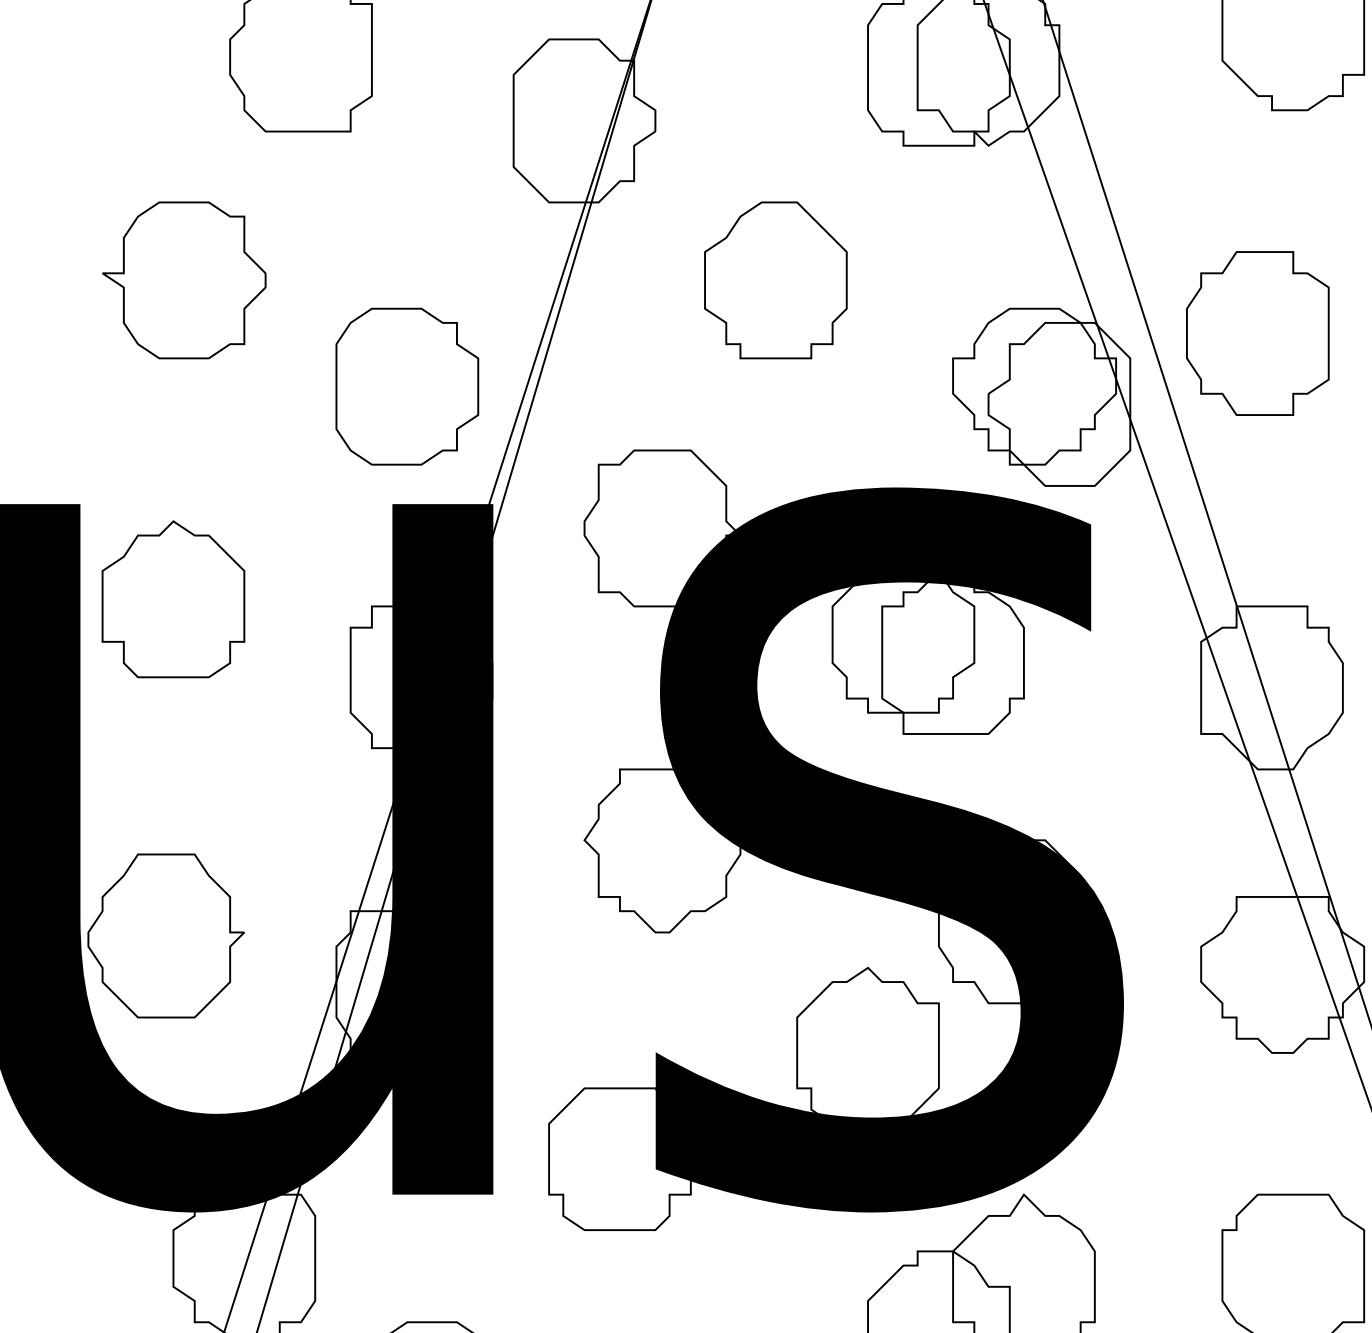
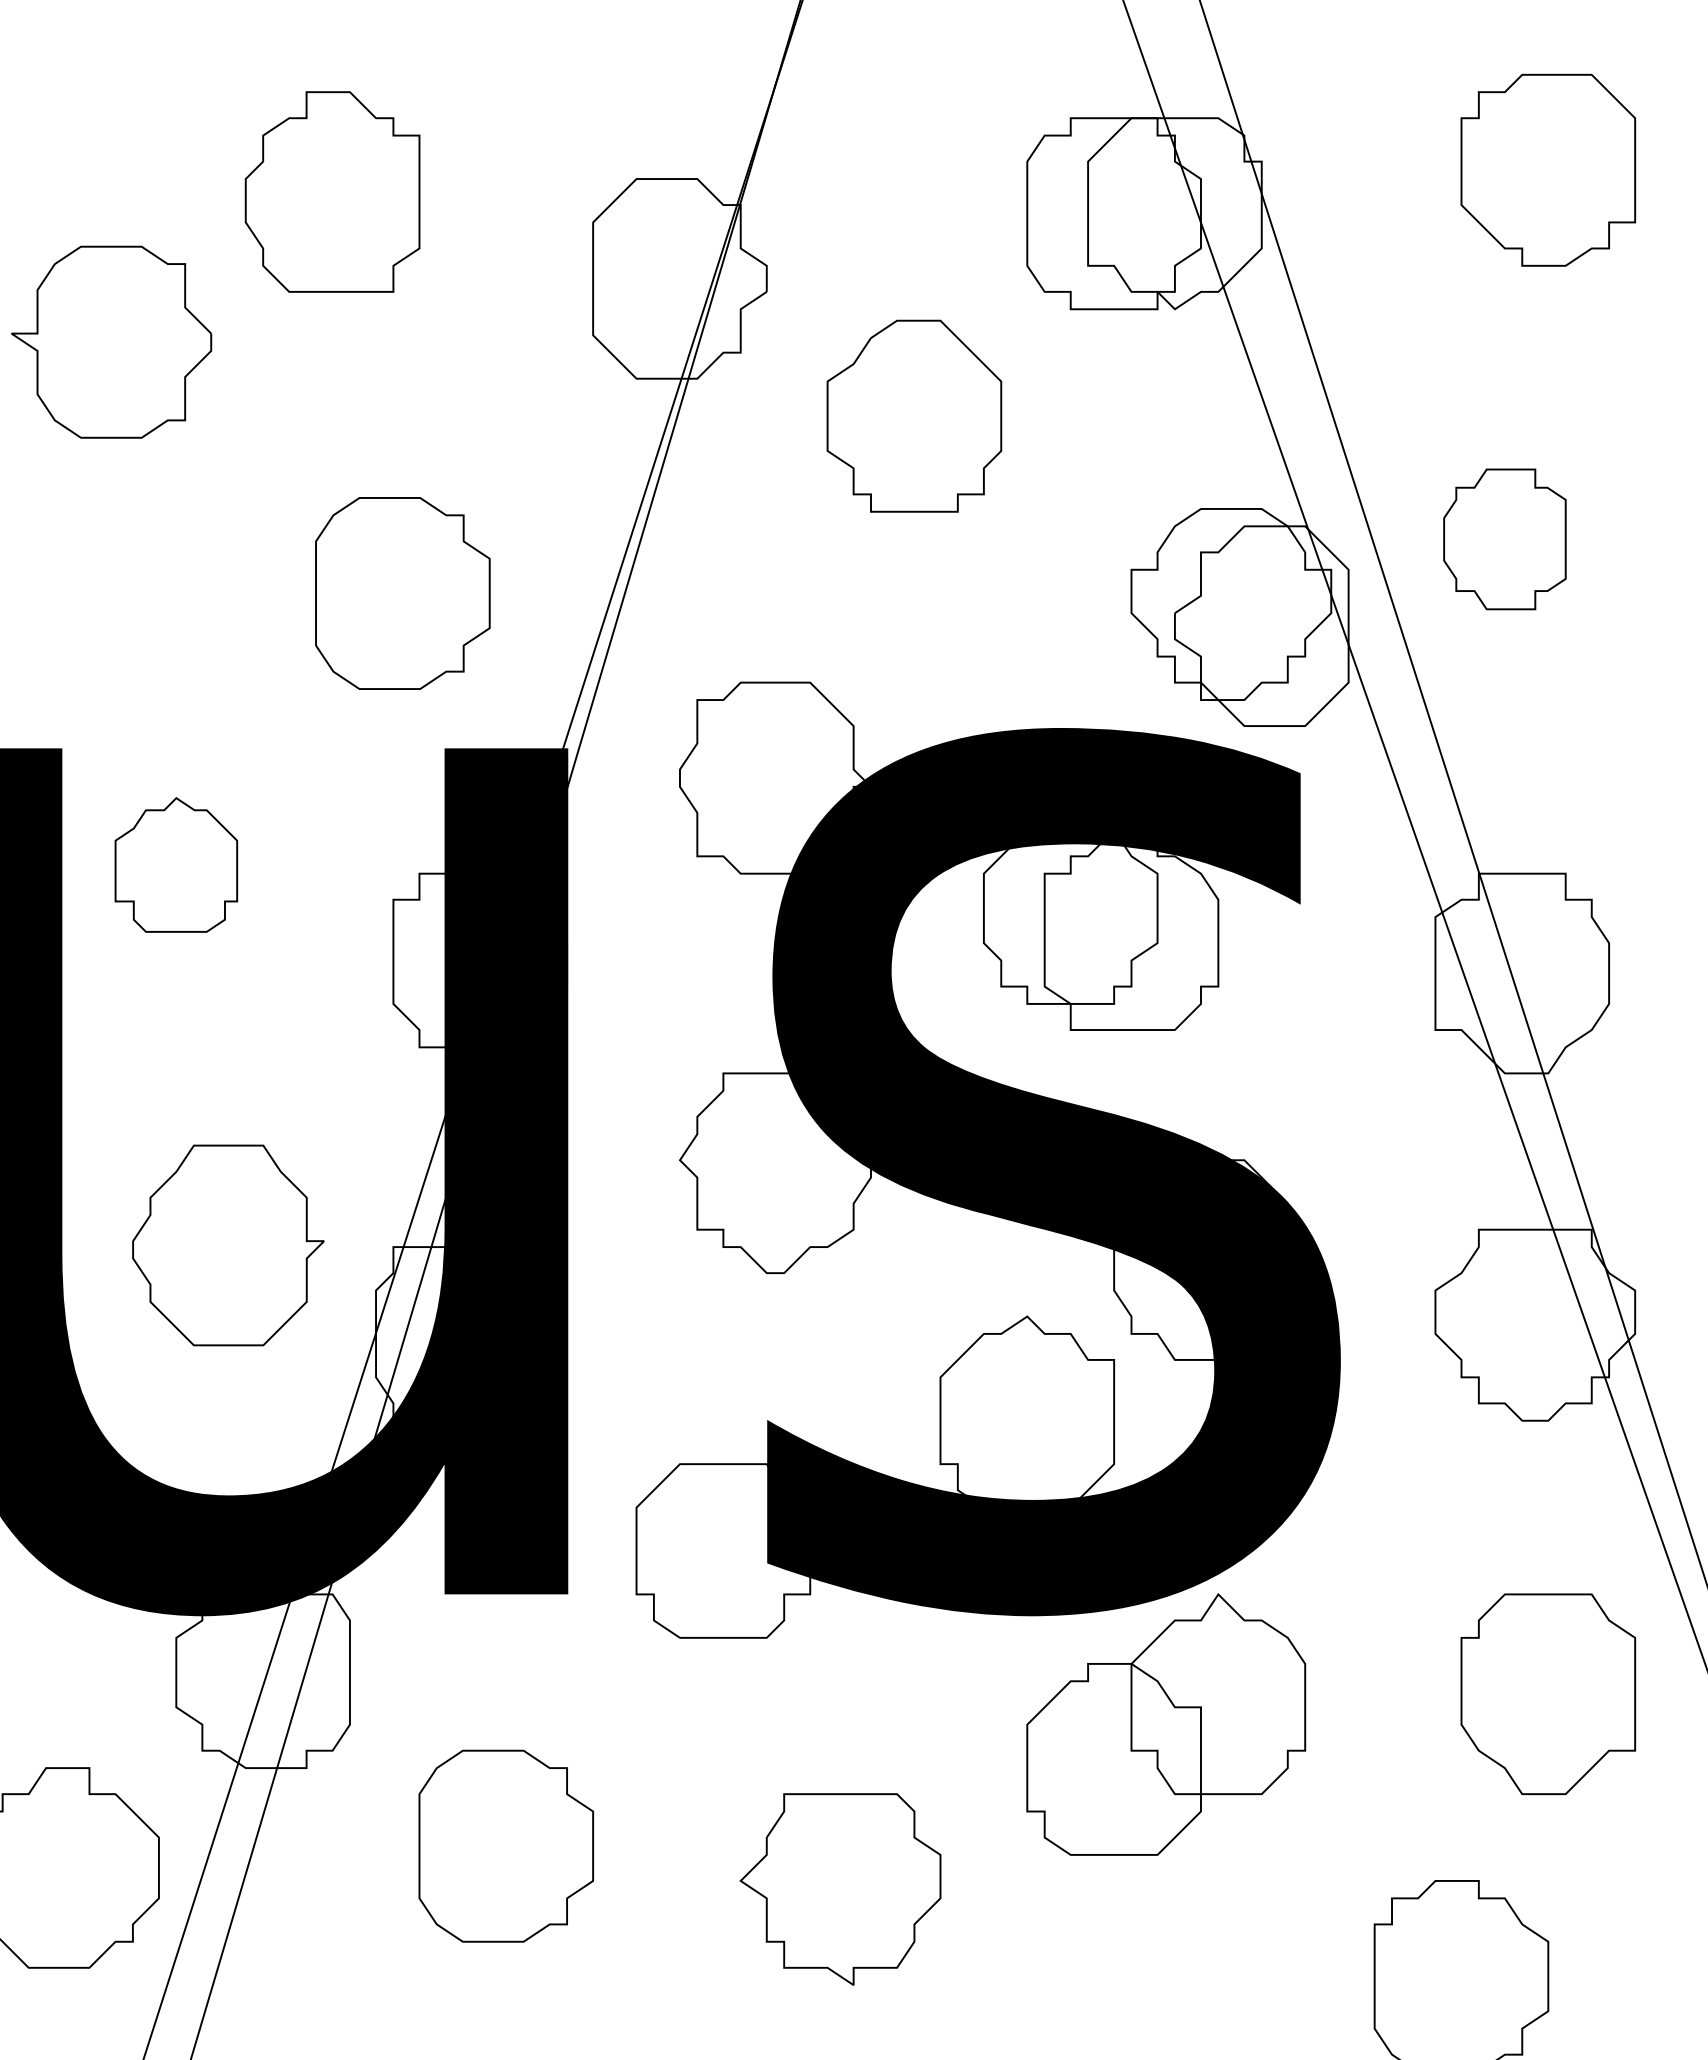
part: (184, 279) -> (111, 341), moved
part: (775, 279) -> (914, 415), moved
part: (1257, 333) -> (1504, 539), size x0.7
part: (407, 386) -> (402, 593), moved
part: (173, 598) -> (176, 864), size x0.7
part: (166, 936) -> (228, 1245), moved

